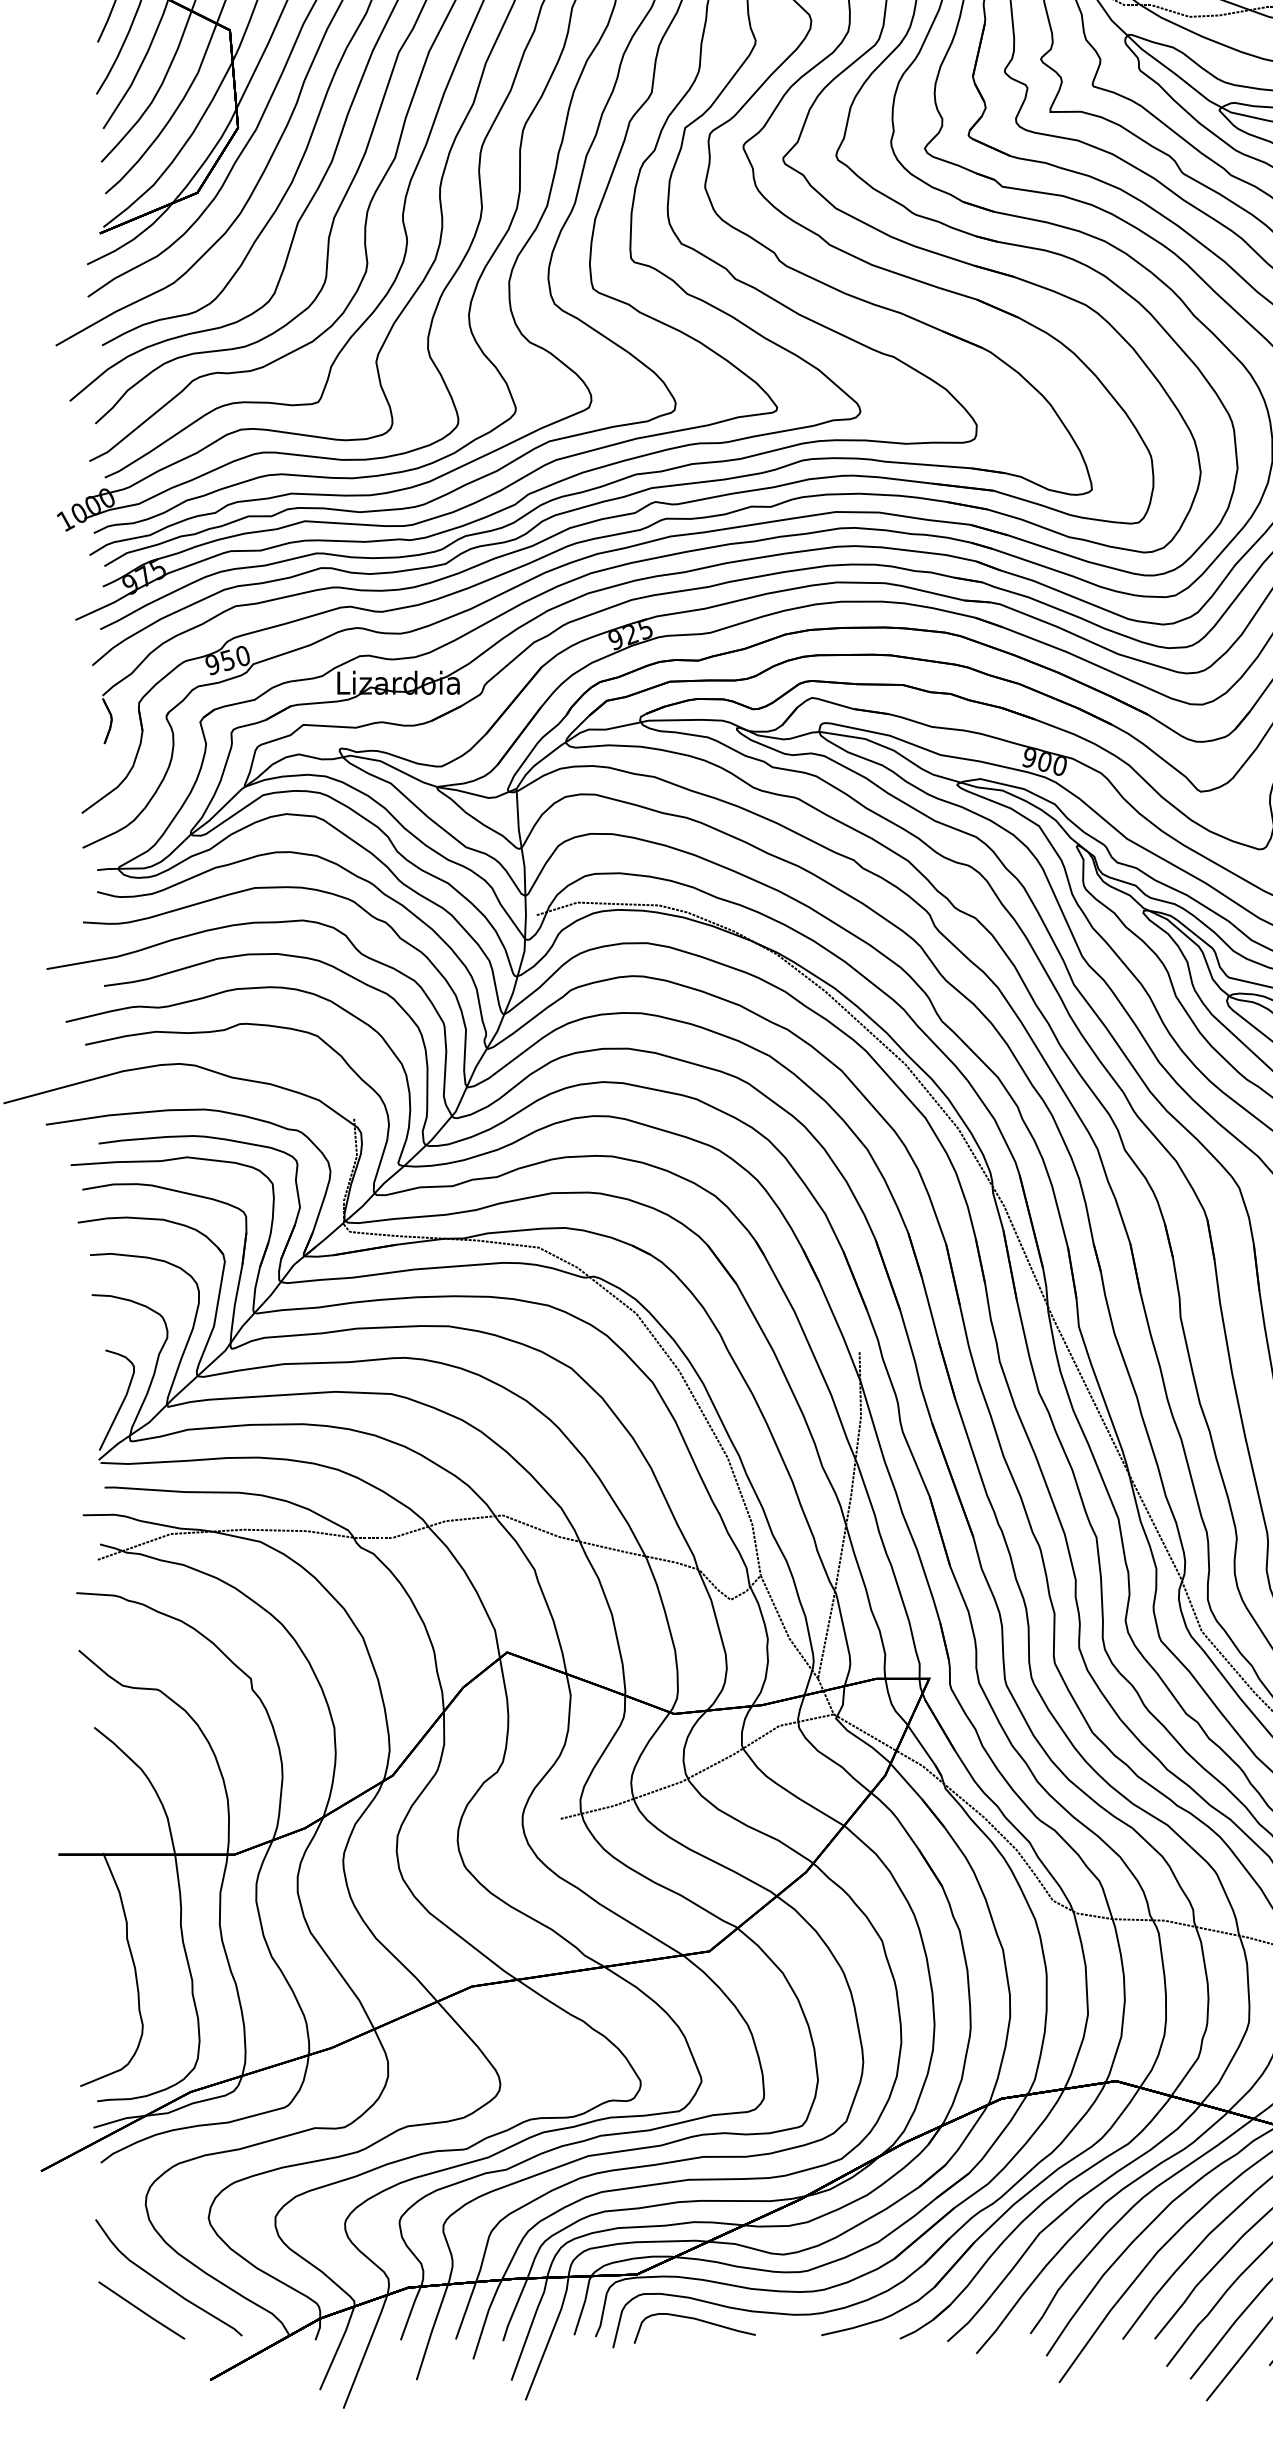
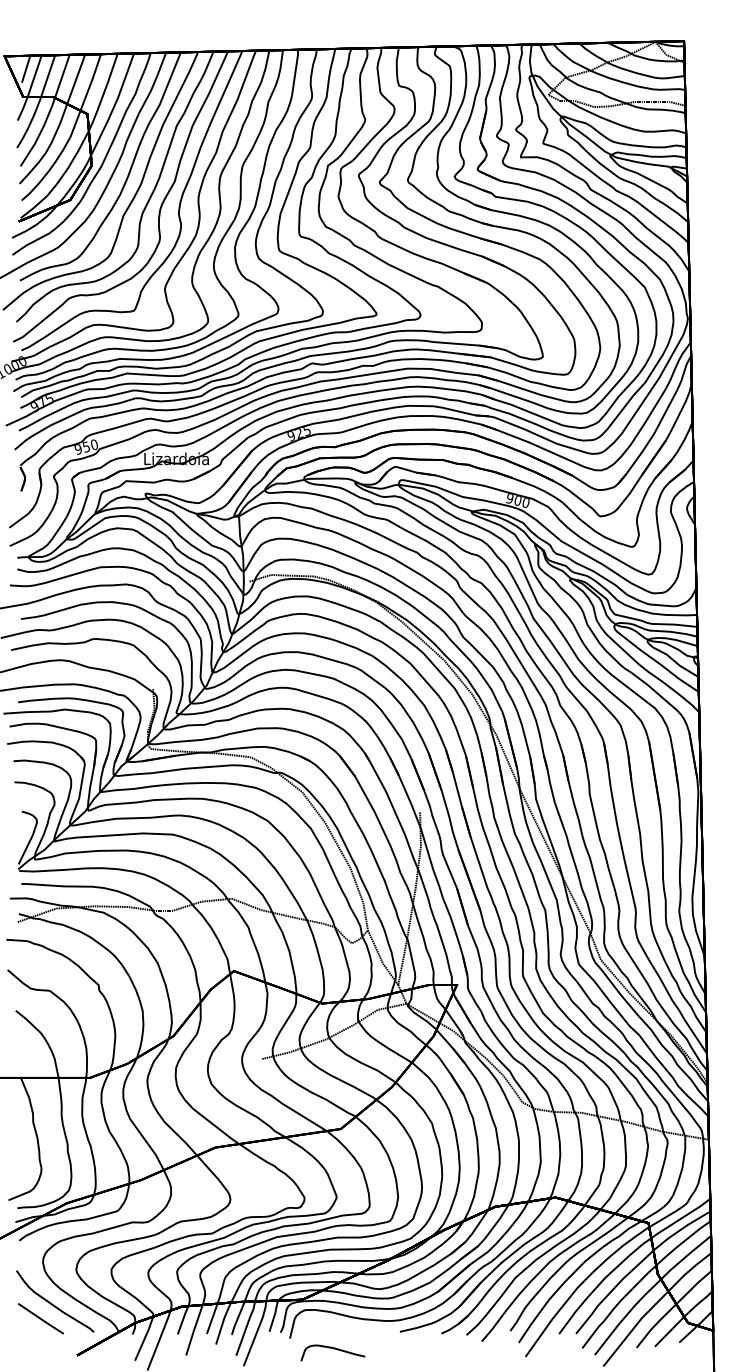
curve: (695, 2321) -> (333, 1349), moved

